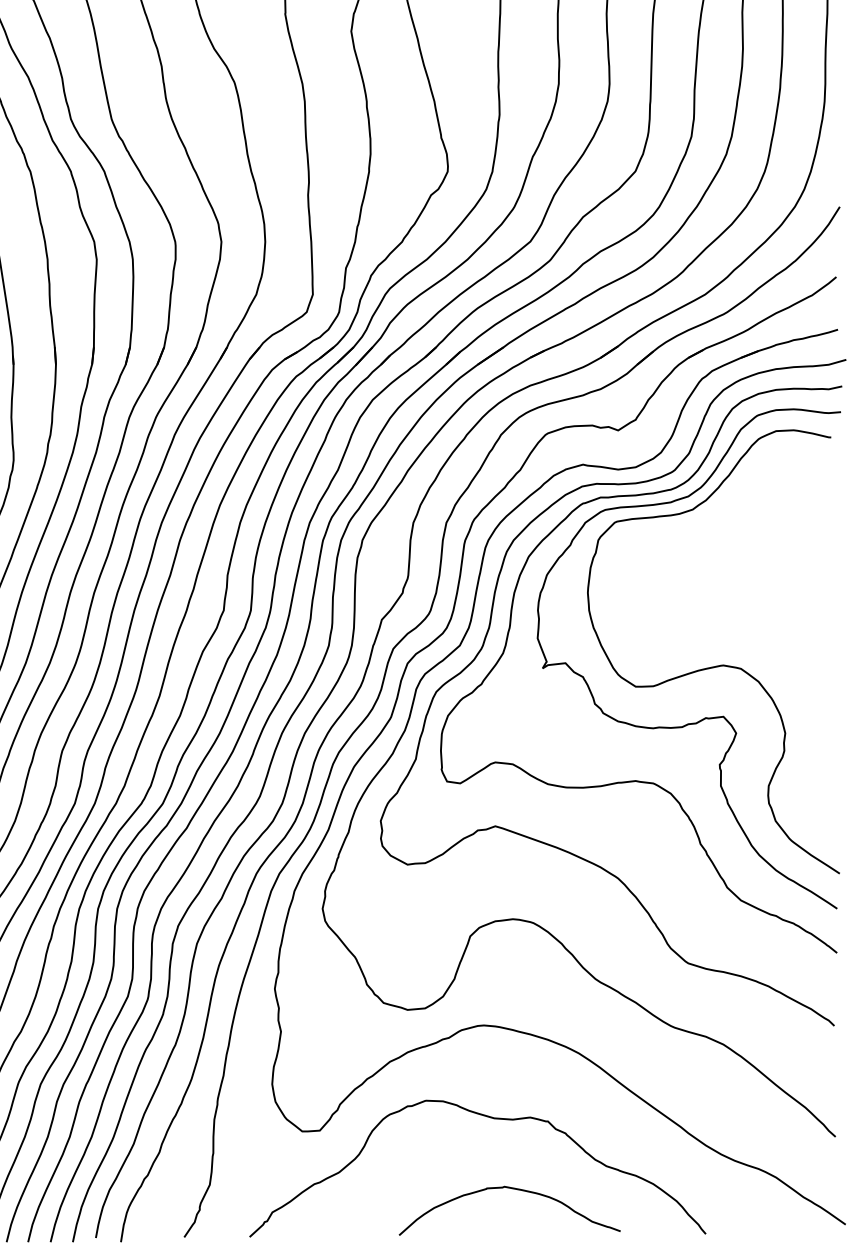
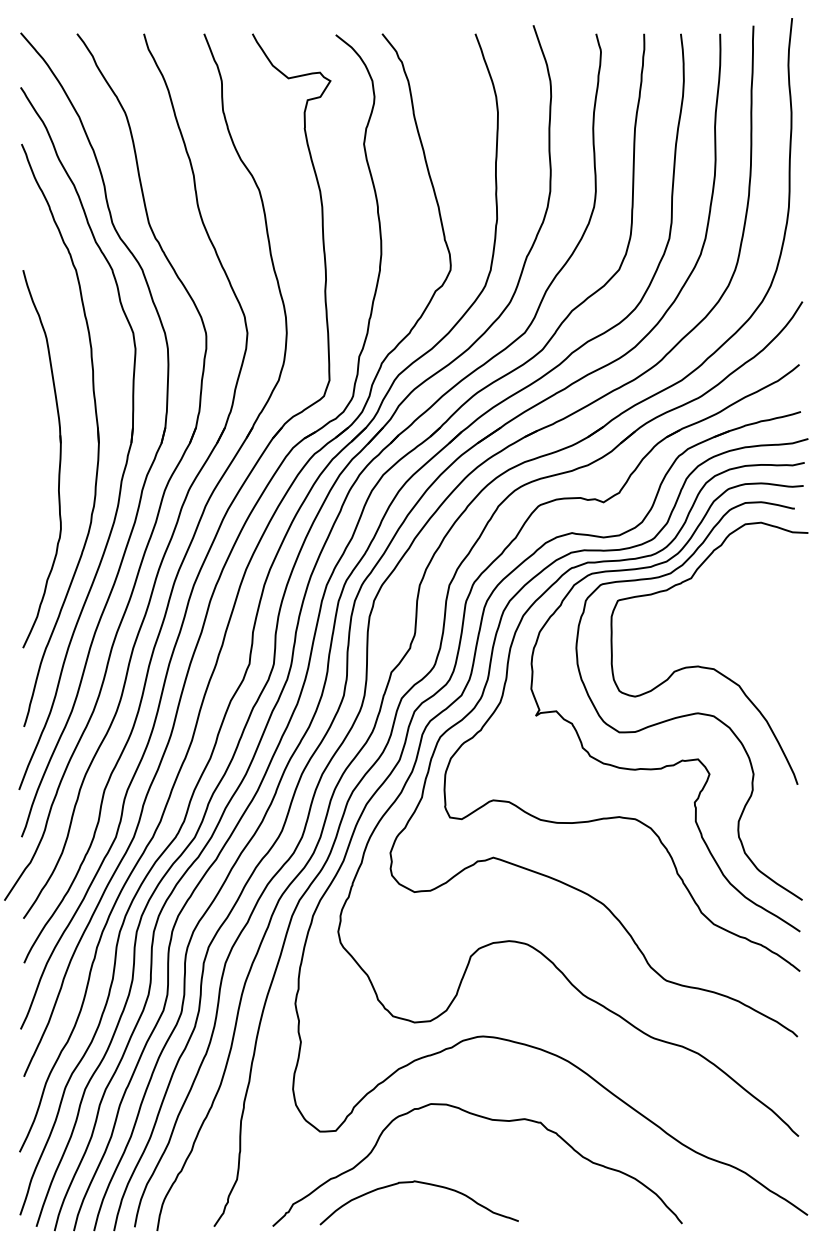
curve: (730, 613) -> (704, 666), added
curve: (515, 1190) -> (424, 1184), moved

